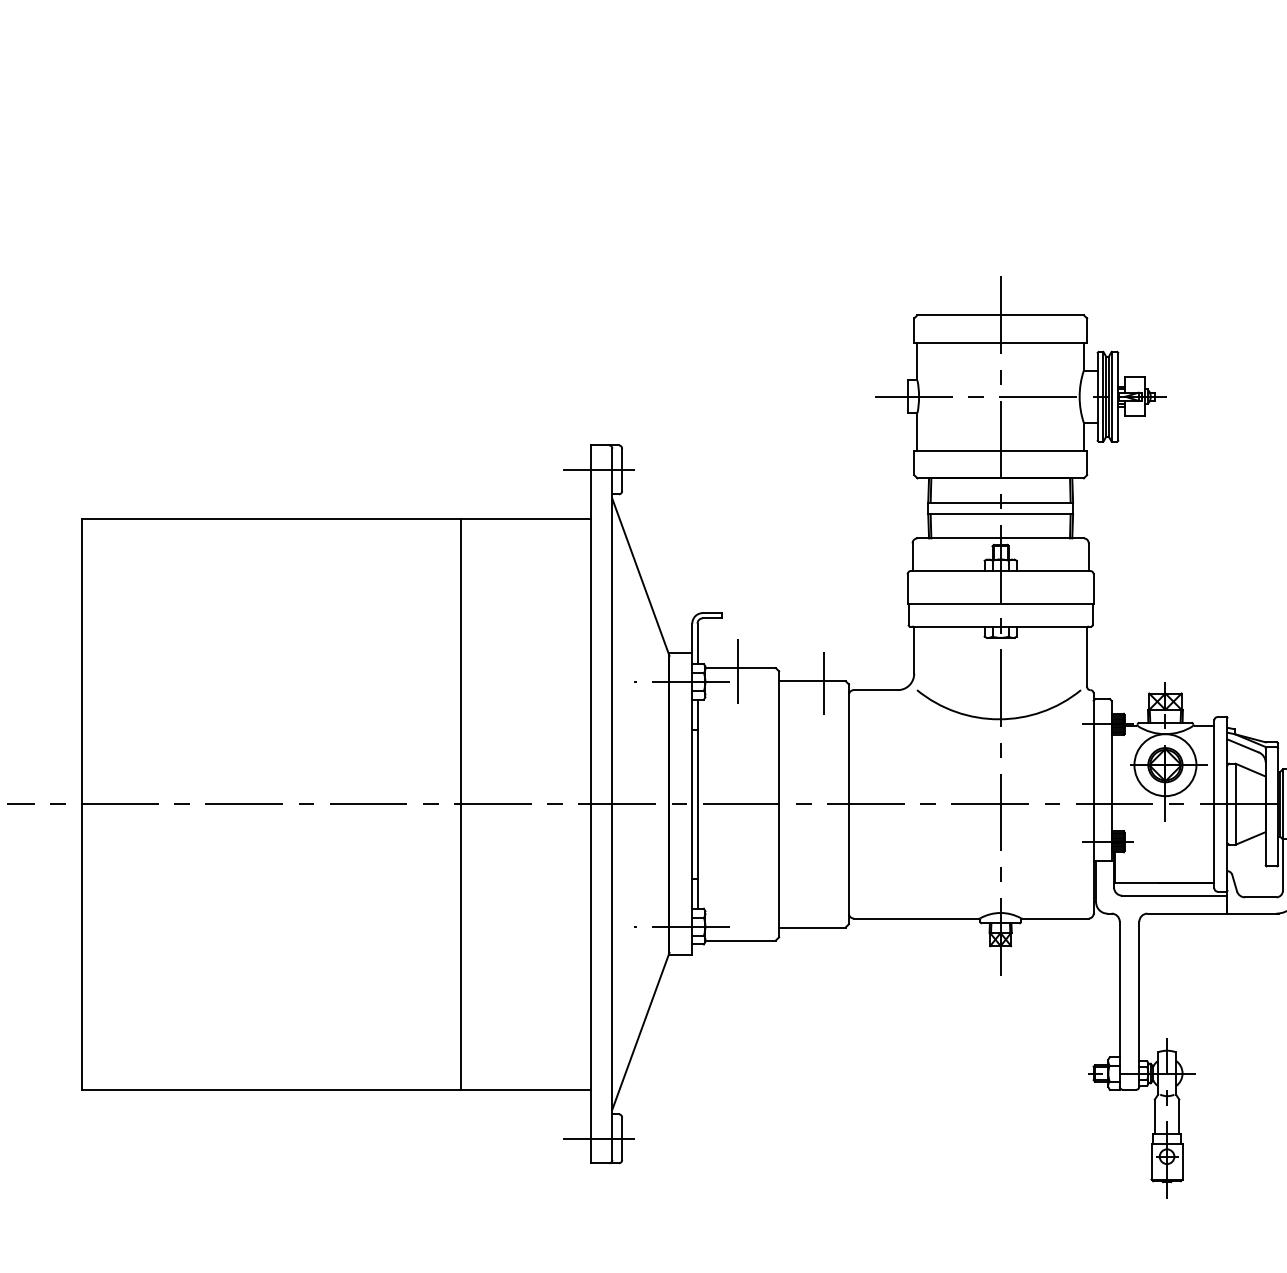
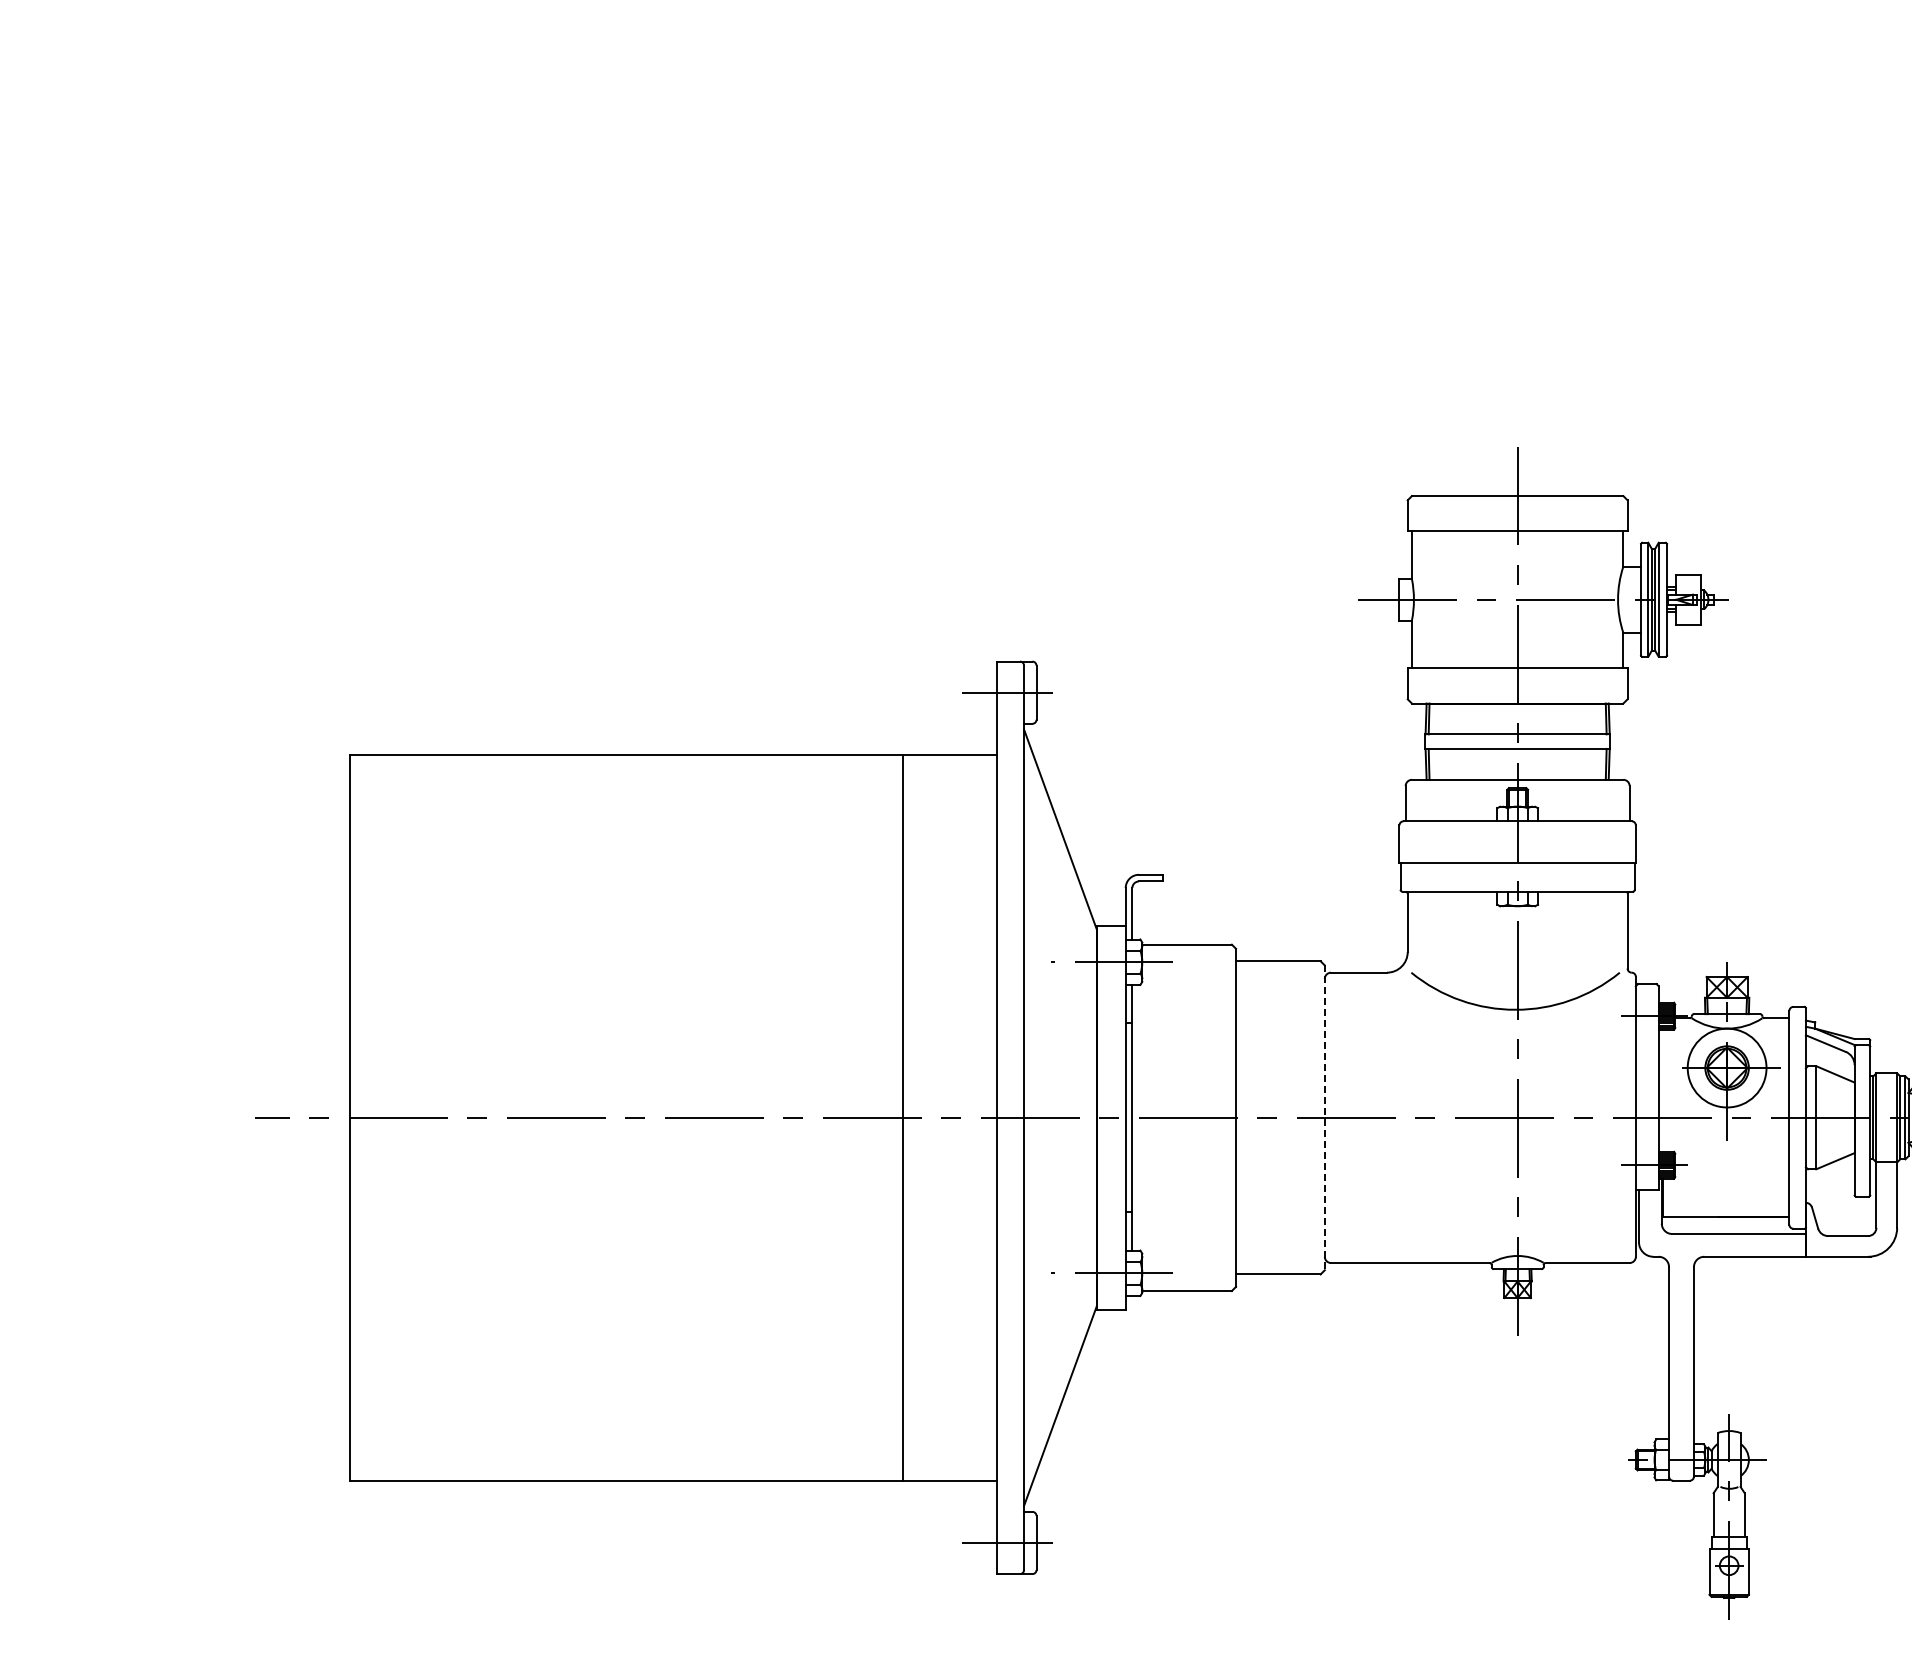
line: (738, 671) -> (1184, 948), removed
line: (824, 682) -> (1293, 963), removed
line: (460, 804) -> (903, 1117), moved
line: (848, 804) -> (1324, 1118), solid -> dashed

